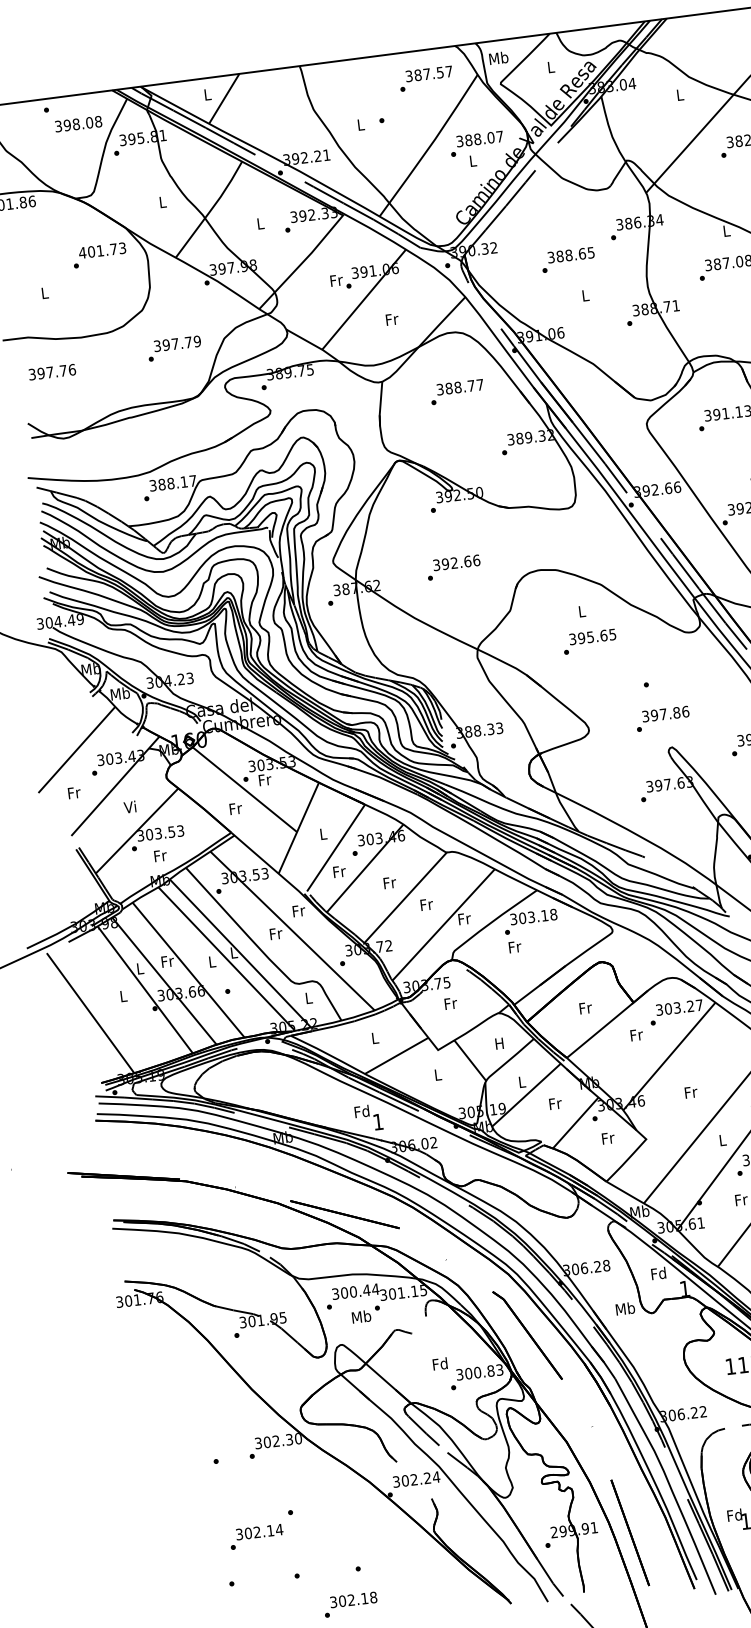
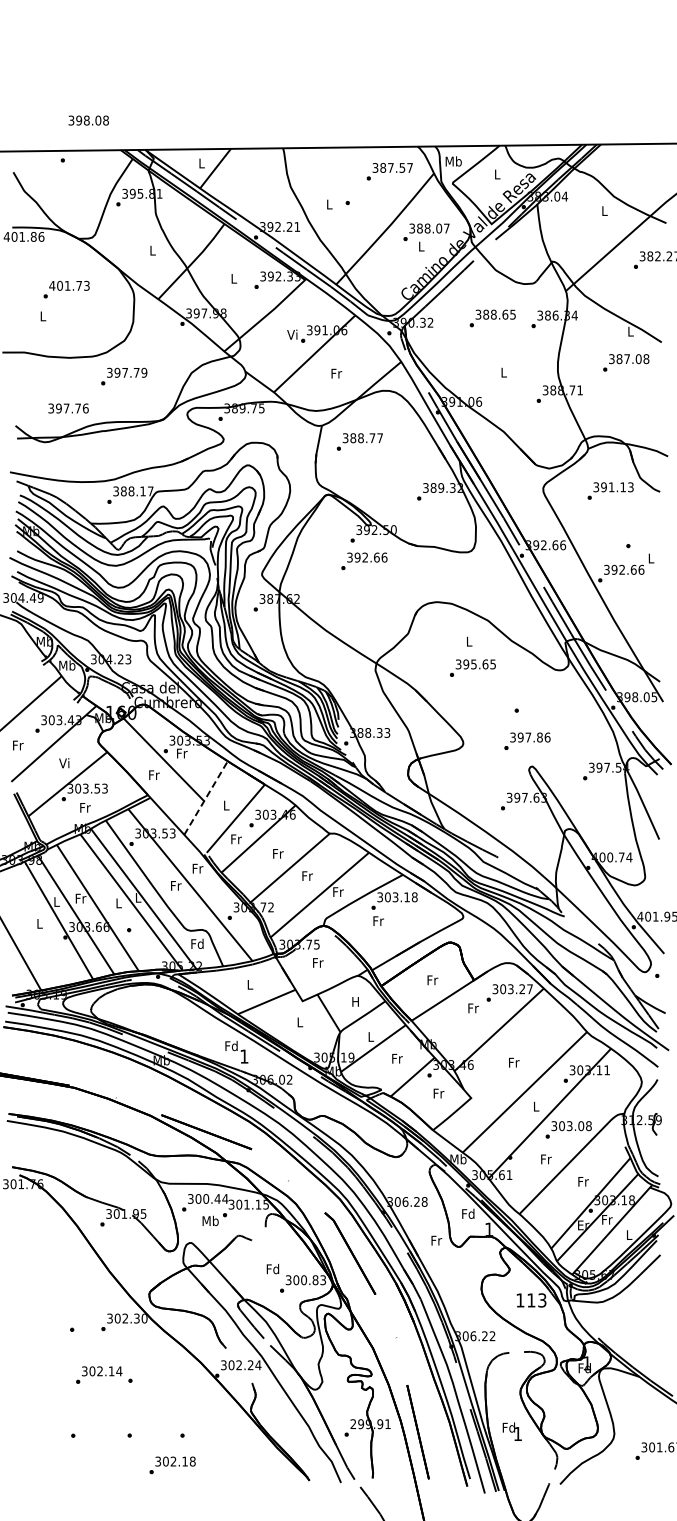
text: (78, 124) -> (88, 120), moved
text: (99, 255) -> (66, 289), moved
text: (567, 260) -> (492, 318), moved
text: (335, 280) -> (292, 334), Fr -> Vi
text: (174, 348) -> (124, 376), moved
text: (52, 372) -> (68, 408), moved
text: (456, 391) -> (359, 441), moved
text: (454, 567) -> (364, 561), moved
line: (299, 828) -> (206, 798), solid -> dashed
text: (308, 997) -> (197, 943), L -> Fd
text: (625, 1308) -> (436, 1240), Mb -> Fr
text: (257, 1536) -> (99, 1374), moved

